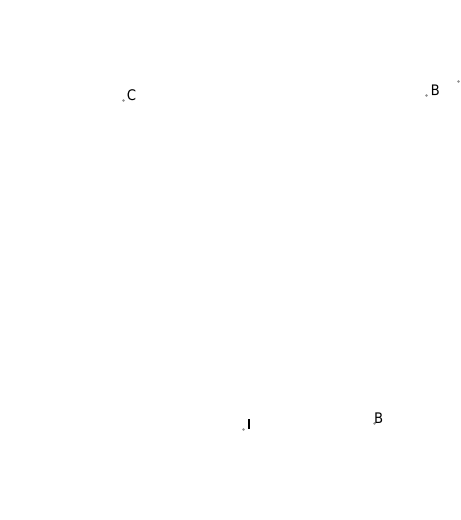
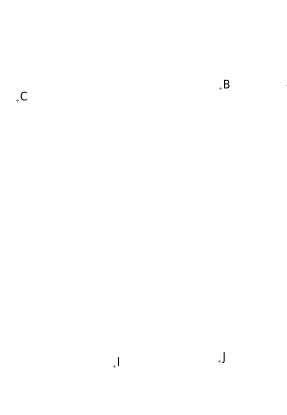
part: (431, 90) -> (223, 84), moved
text: (378, 418) -> (222, 357), B -> J

